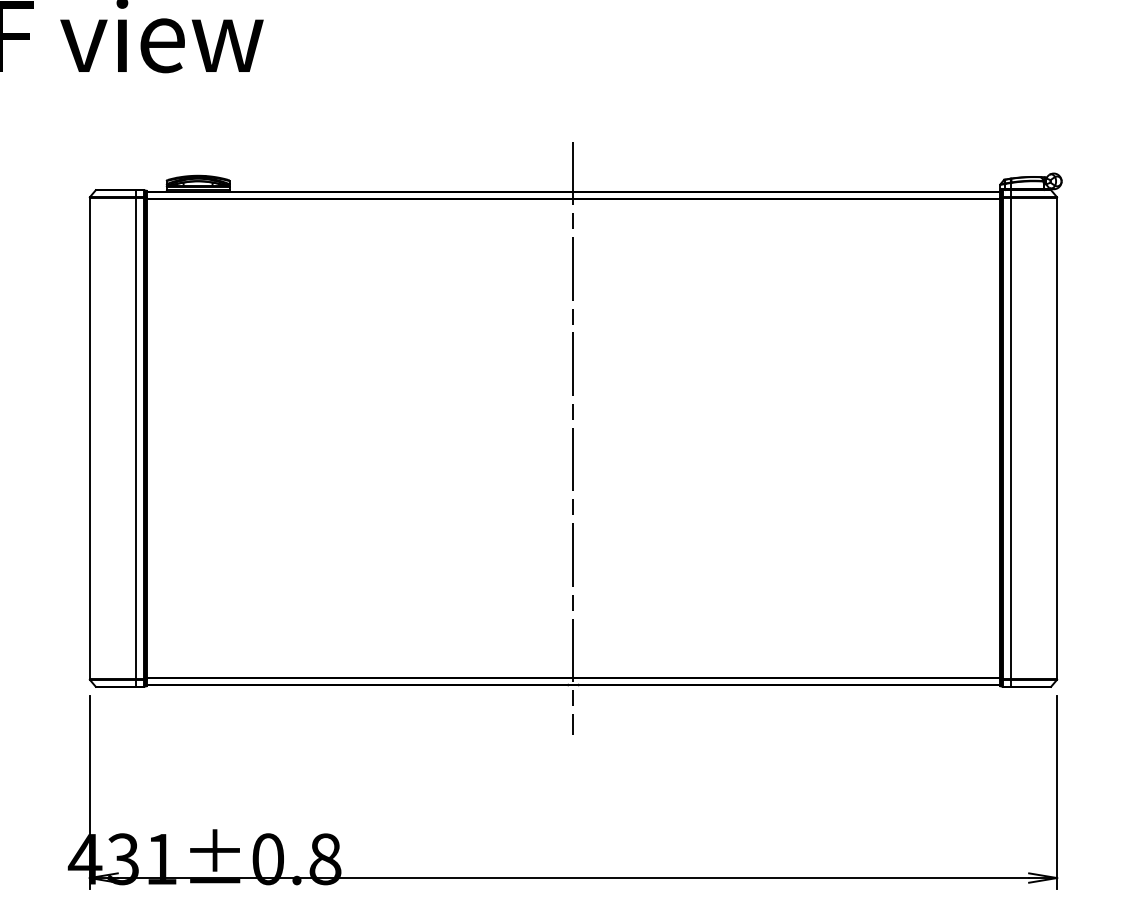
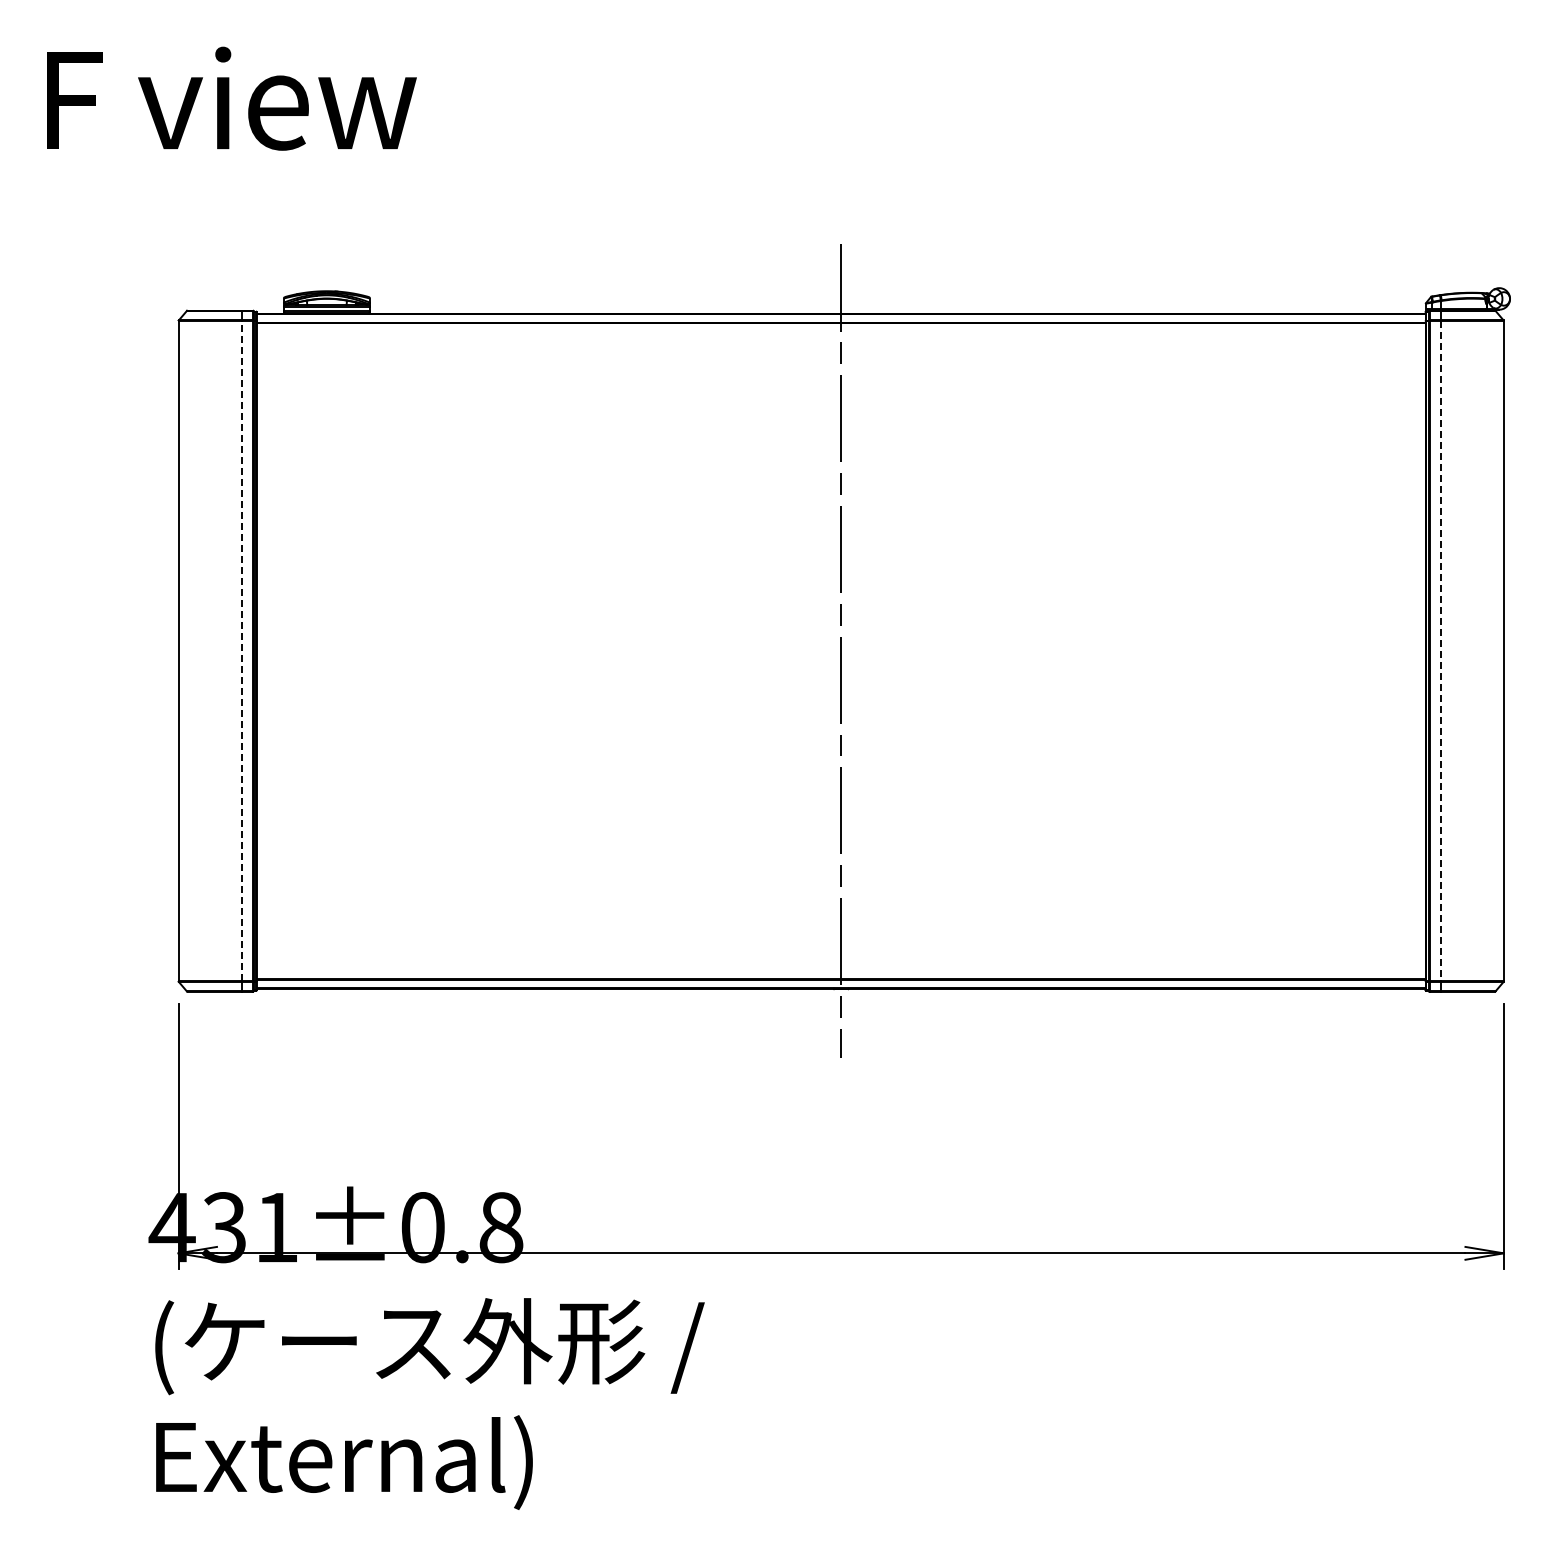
line: (135, 438) -> (241, 650), solid -> dashed
line: (1010, 438) -> (1440, 651), solid -> dashed

